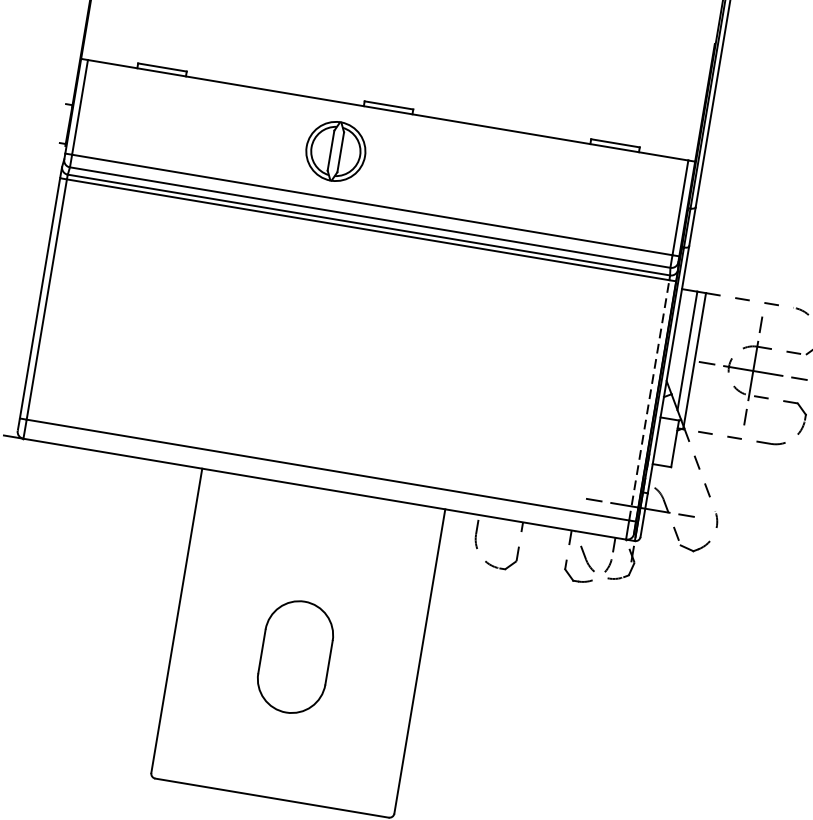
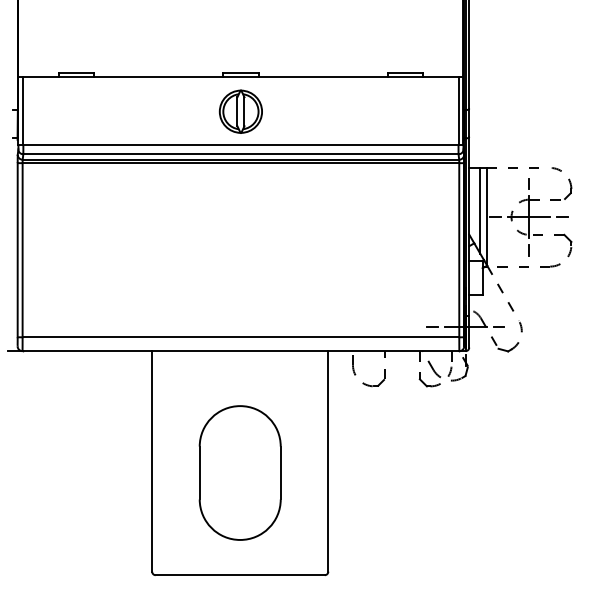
part: (335, 151) -> (240, 111), moved
line: (649, 399) -> (459, 249), dashed -> solid
part: (294, 656) -> (239, 472), size x1.67

